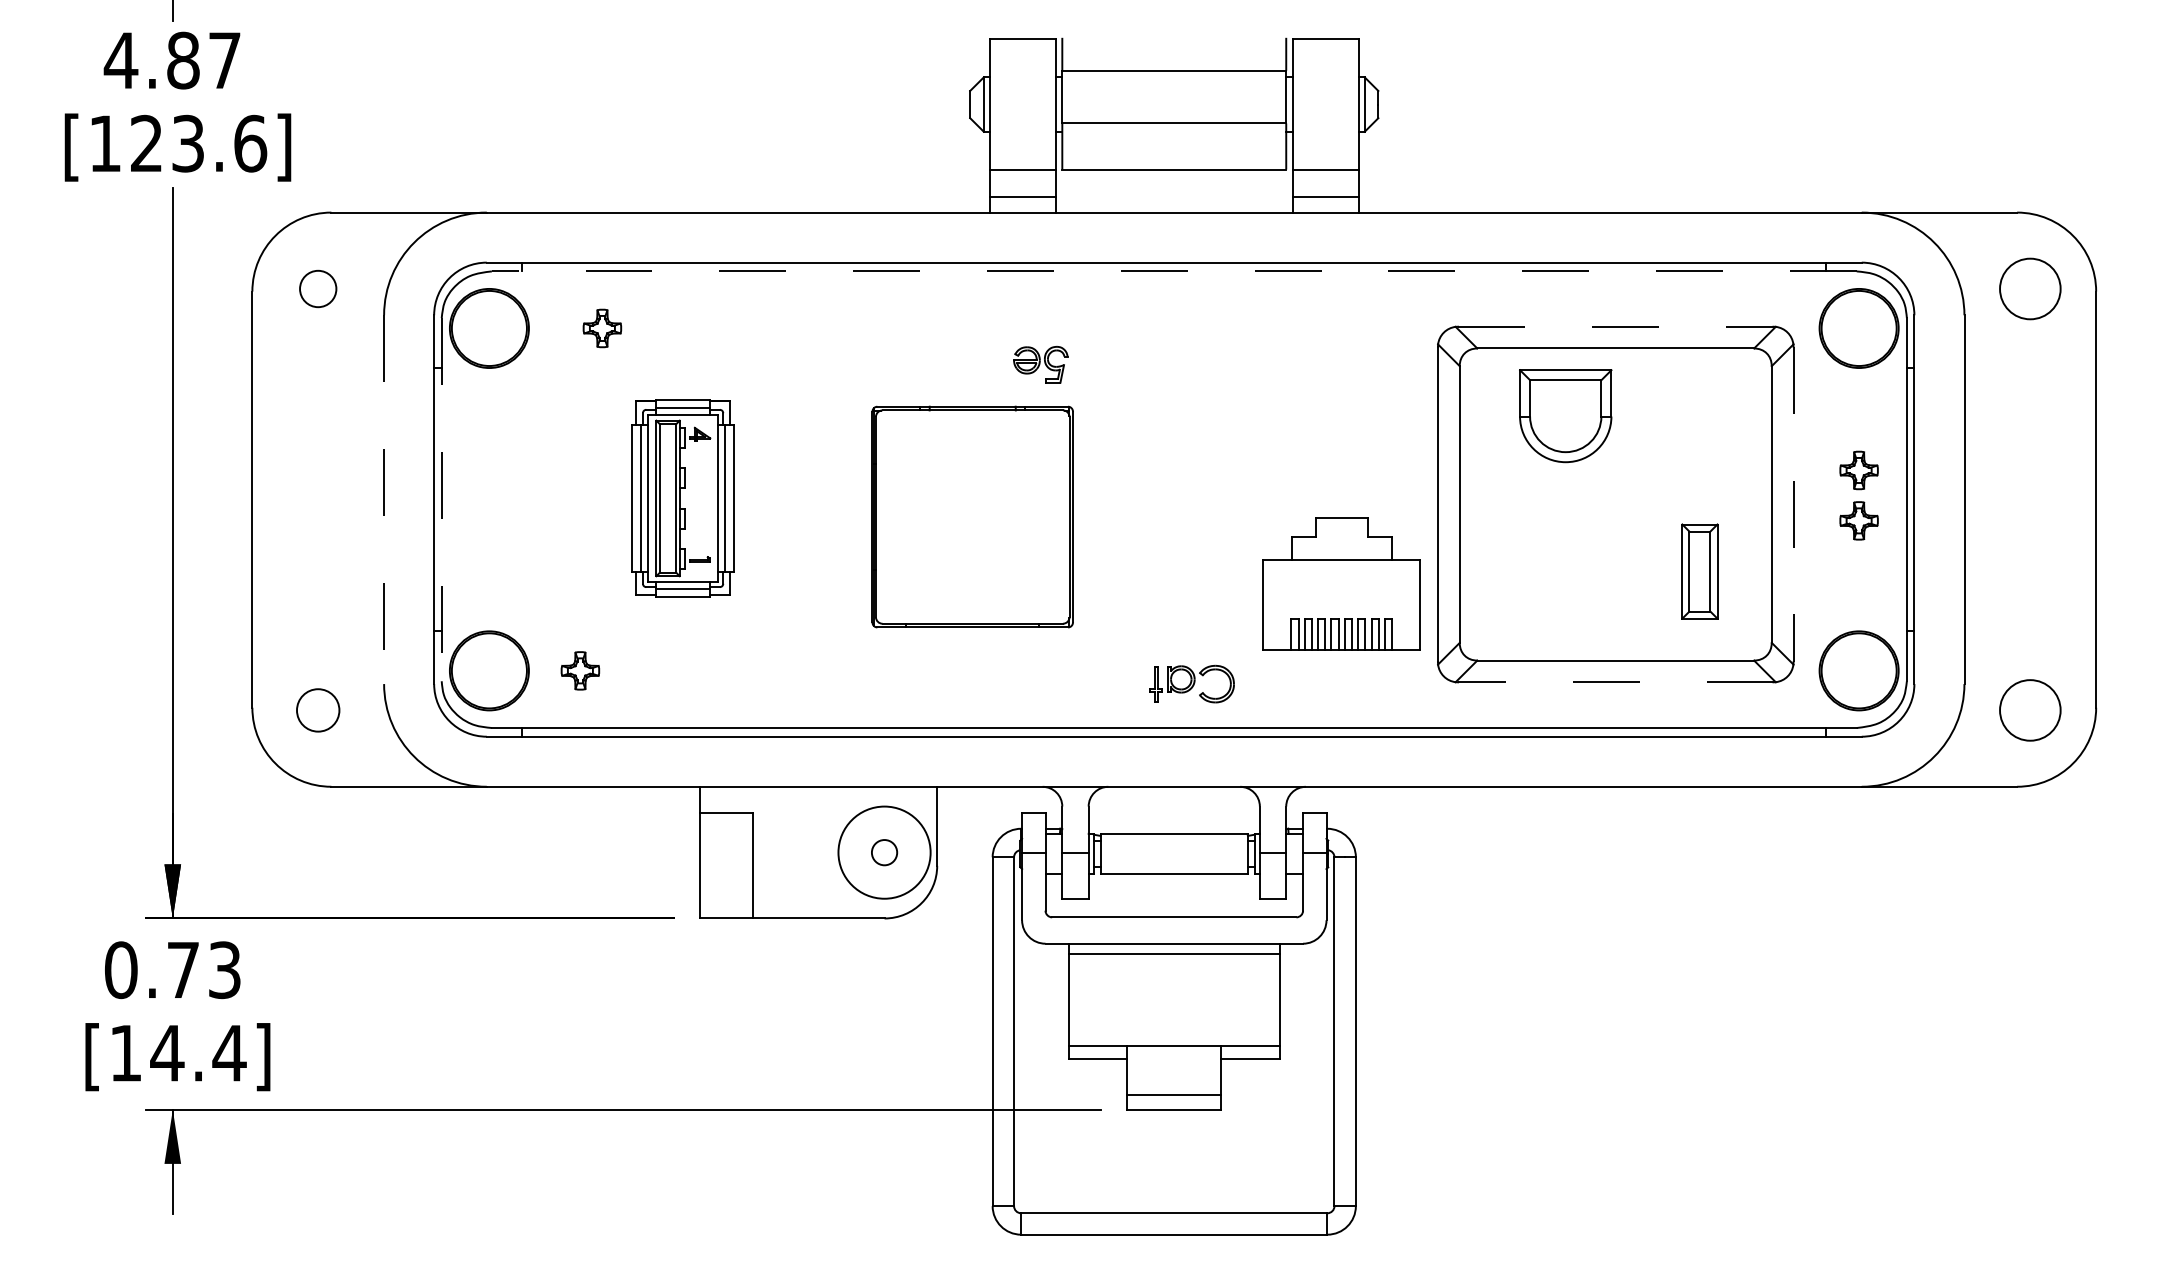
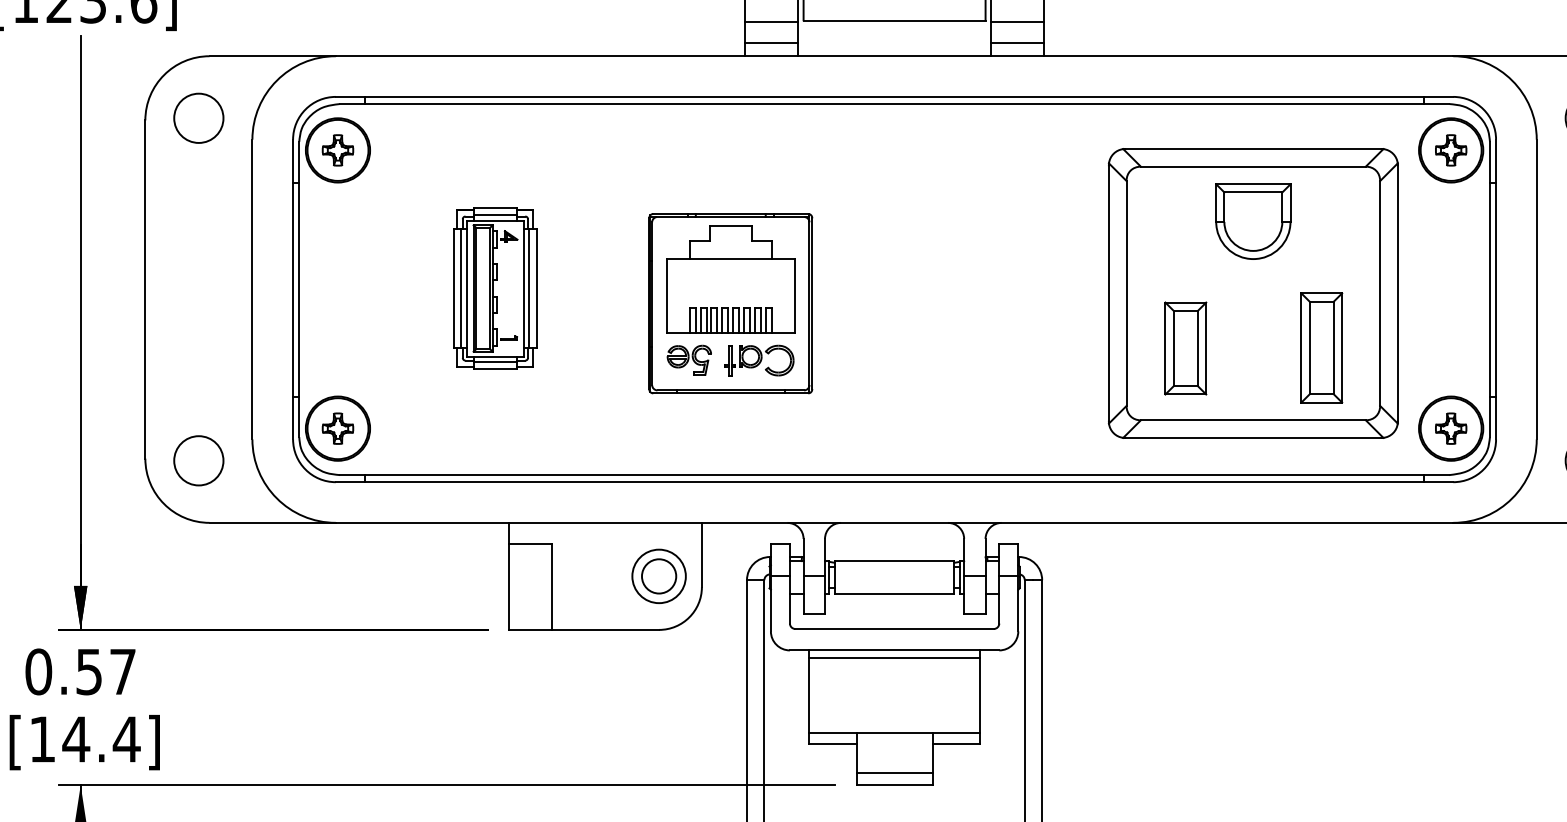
line: (1173, 271) -> (893, 104), dashed -> solid
circle: (317, 288) -> (198, 117), size x1.67
line: (1615, 326) -> (1253, 148), dashed -> solid
part: (602, 328) -> (338, 150), moved
part: (1040, 364) -> (689, 360), moved
part: (1565, 416) -> (1253, 221), moved
part: (1858, 470) -> (1450, 150), moved
line: (441, 499) -> (299, 289), dashed -> solid
line: (384, 500) -> (252, 290), dashed -> solid
line: (1793, 504) -> (1397, 293), dashed -> solid
part: (1858, 520) -> (1450, 428), moved
part: (1532, 571) -> (1185, 347), added
part: (1699, 571) -> (1321, 347), size x1.43
part: (1341, 583) -> (730, 278), moved
part: (580, 670) -> (338, 428), moved
line: (1615, 682) -> (1253, 438), dashed -> solid
part: (1191, 683) -> (759, 360), moved
circle: (317, 710) -> (198, 460), size x1.43
circle: (884, 852) -> (659, 576), size x0.71
circle: (884, 852) -> (659, 576), size x1.67
text: (203, 970) -> (105, 672), 0.73 -> 0.57

